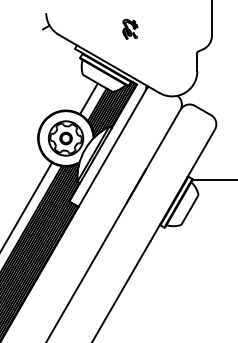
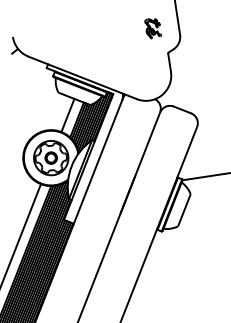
part: (130, 29) -> (153, 28), moved

